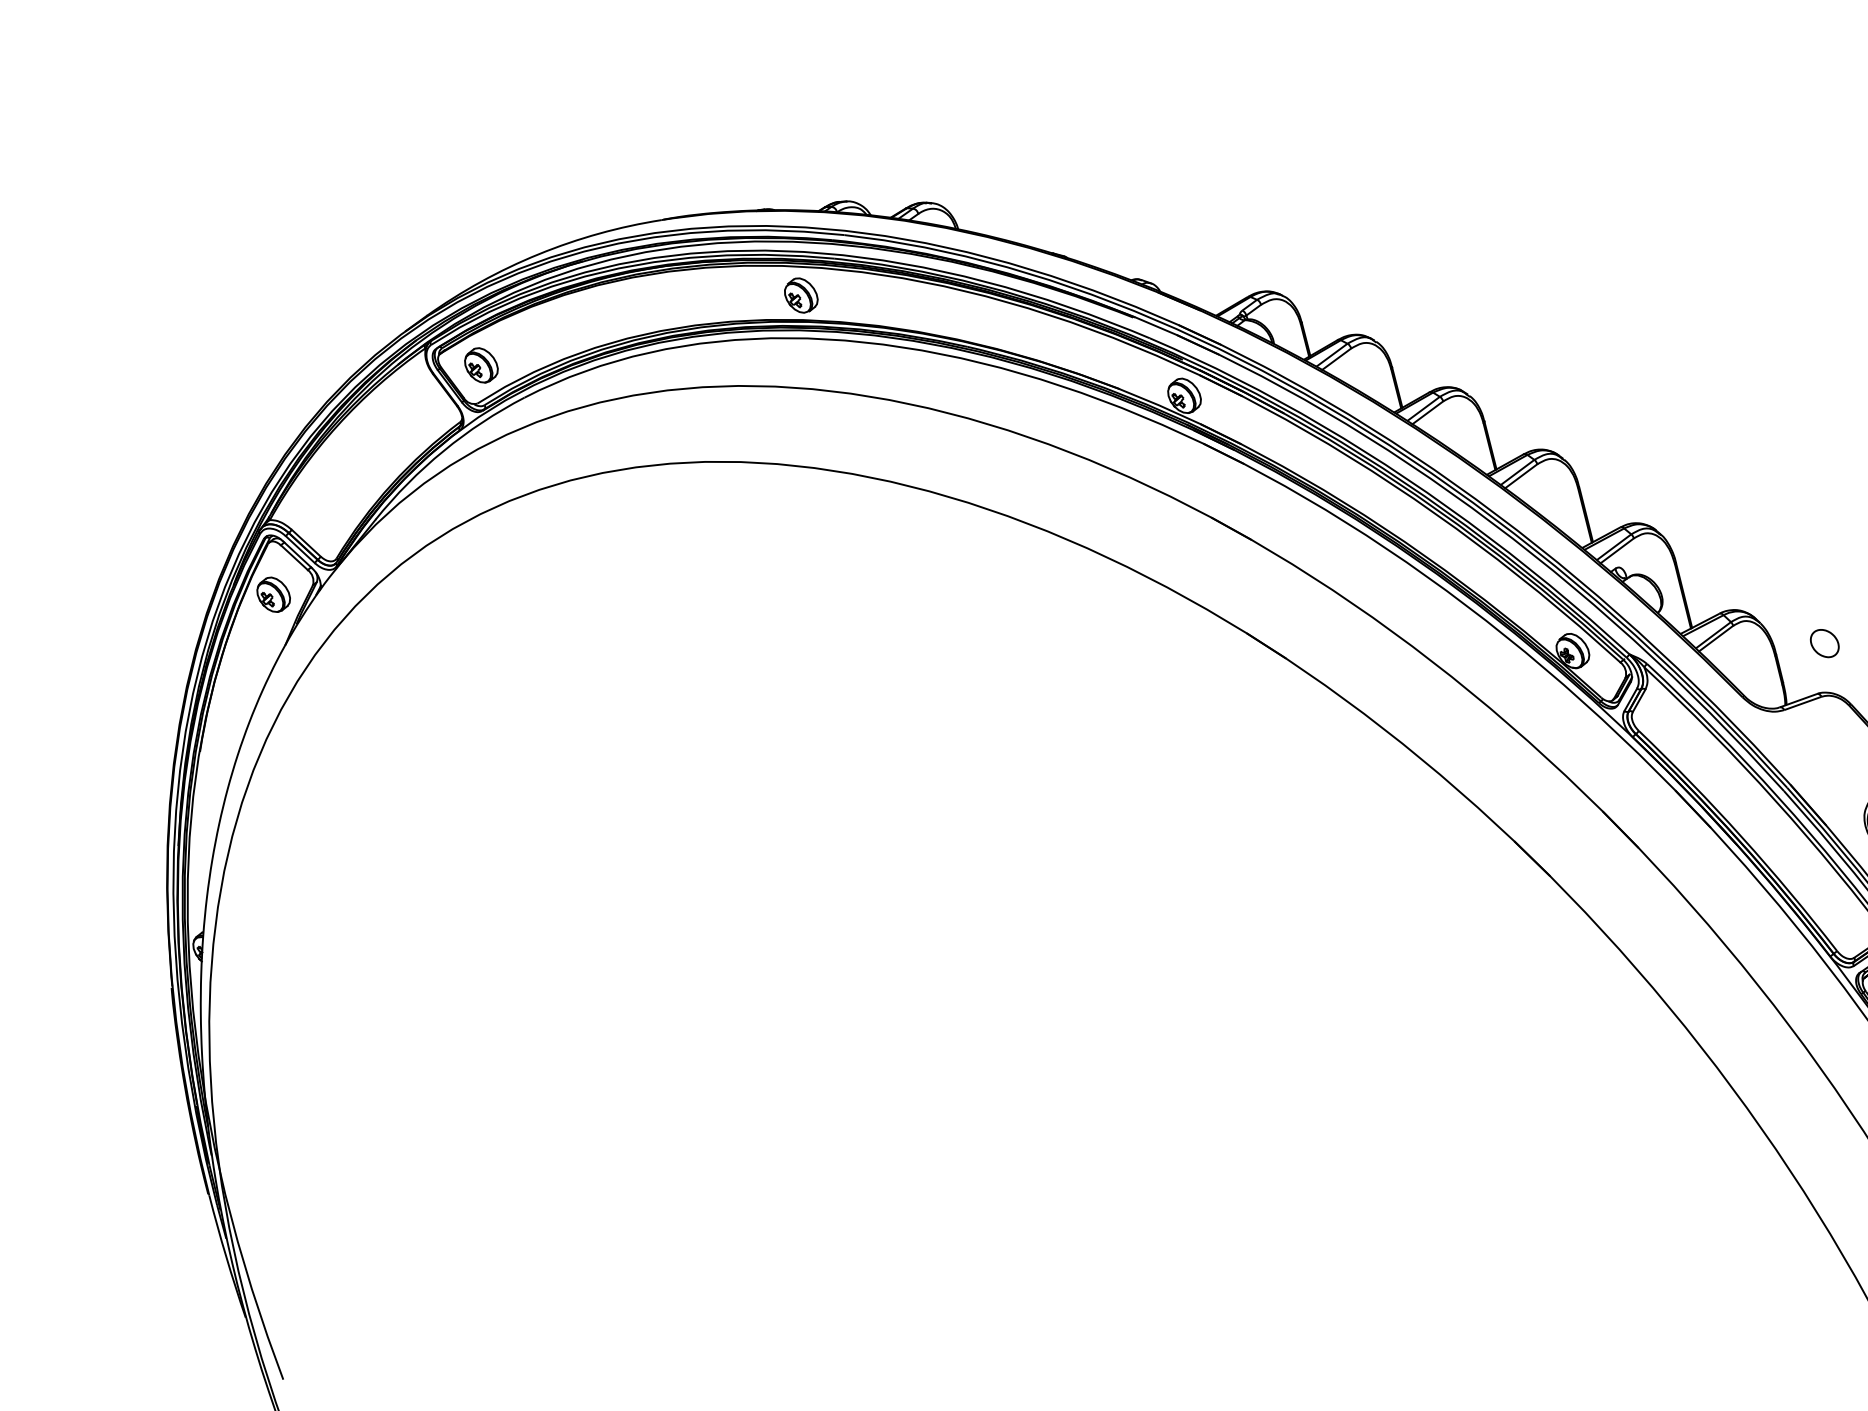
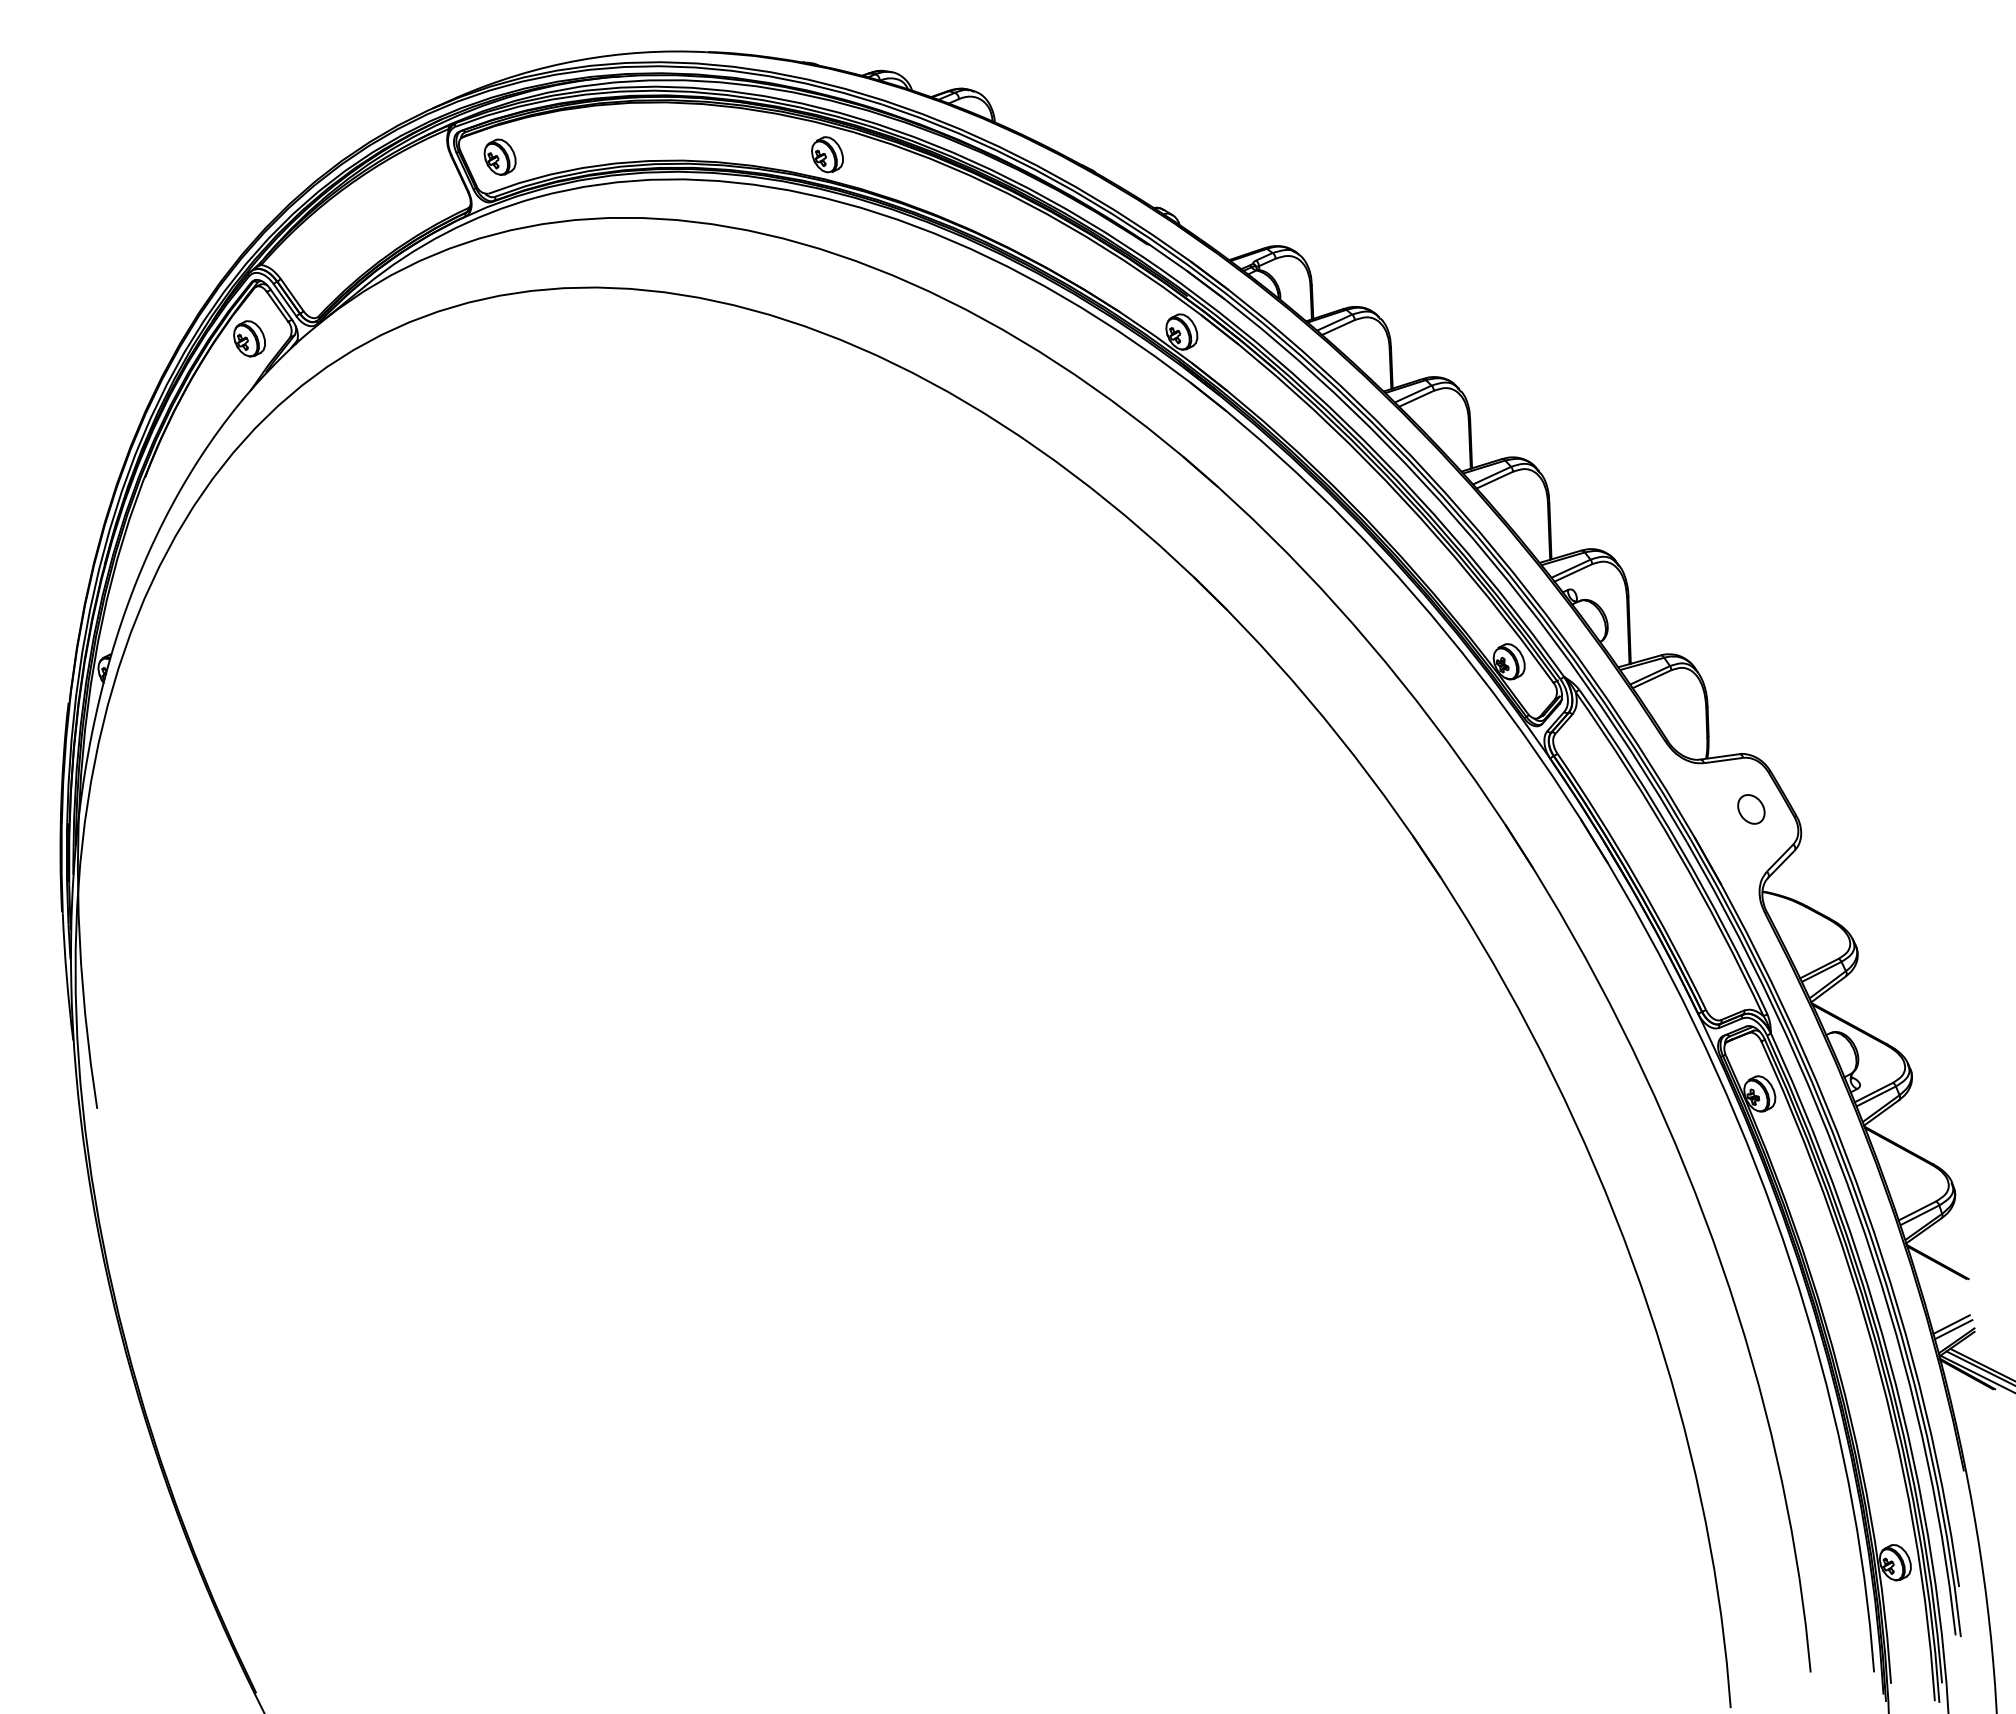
part: (1824, 643) -> (1751, 809), moved

